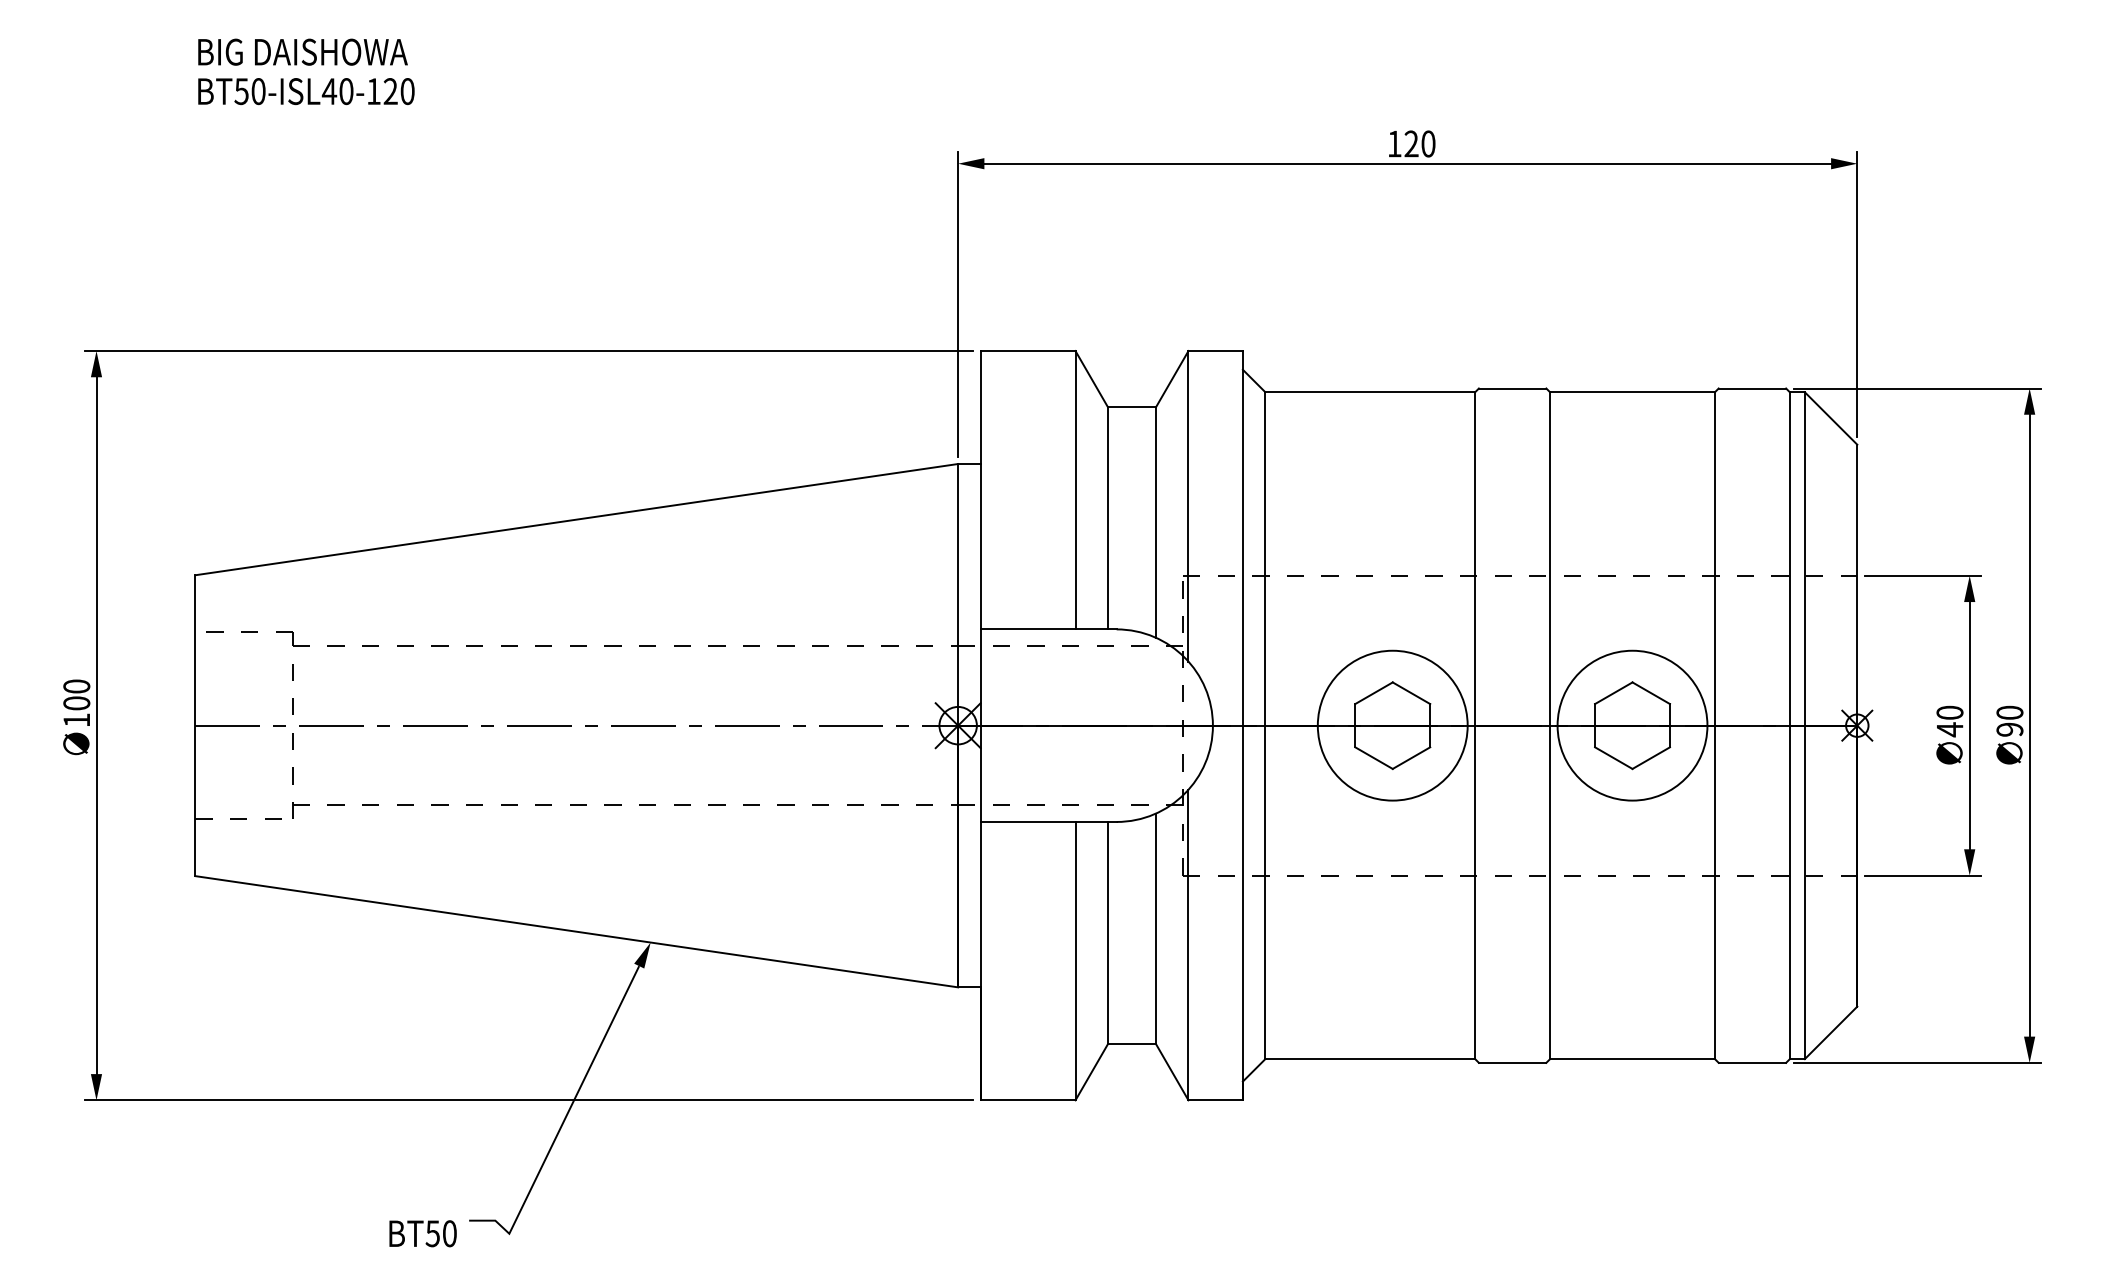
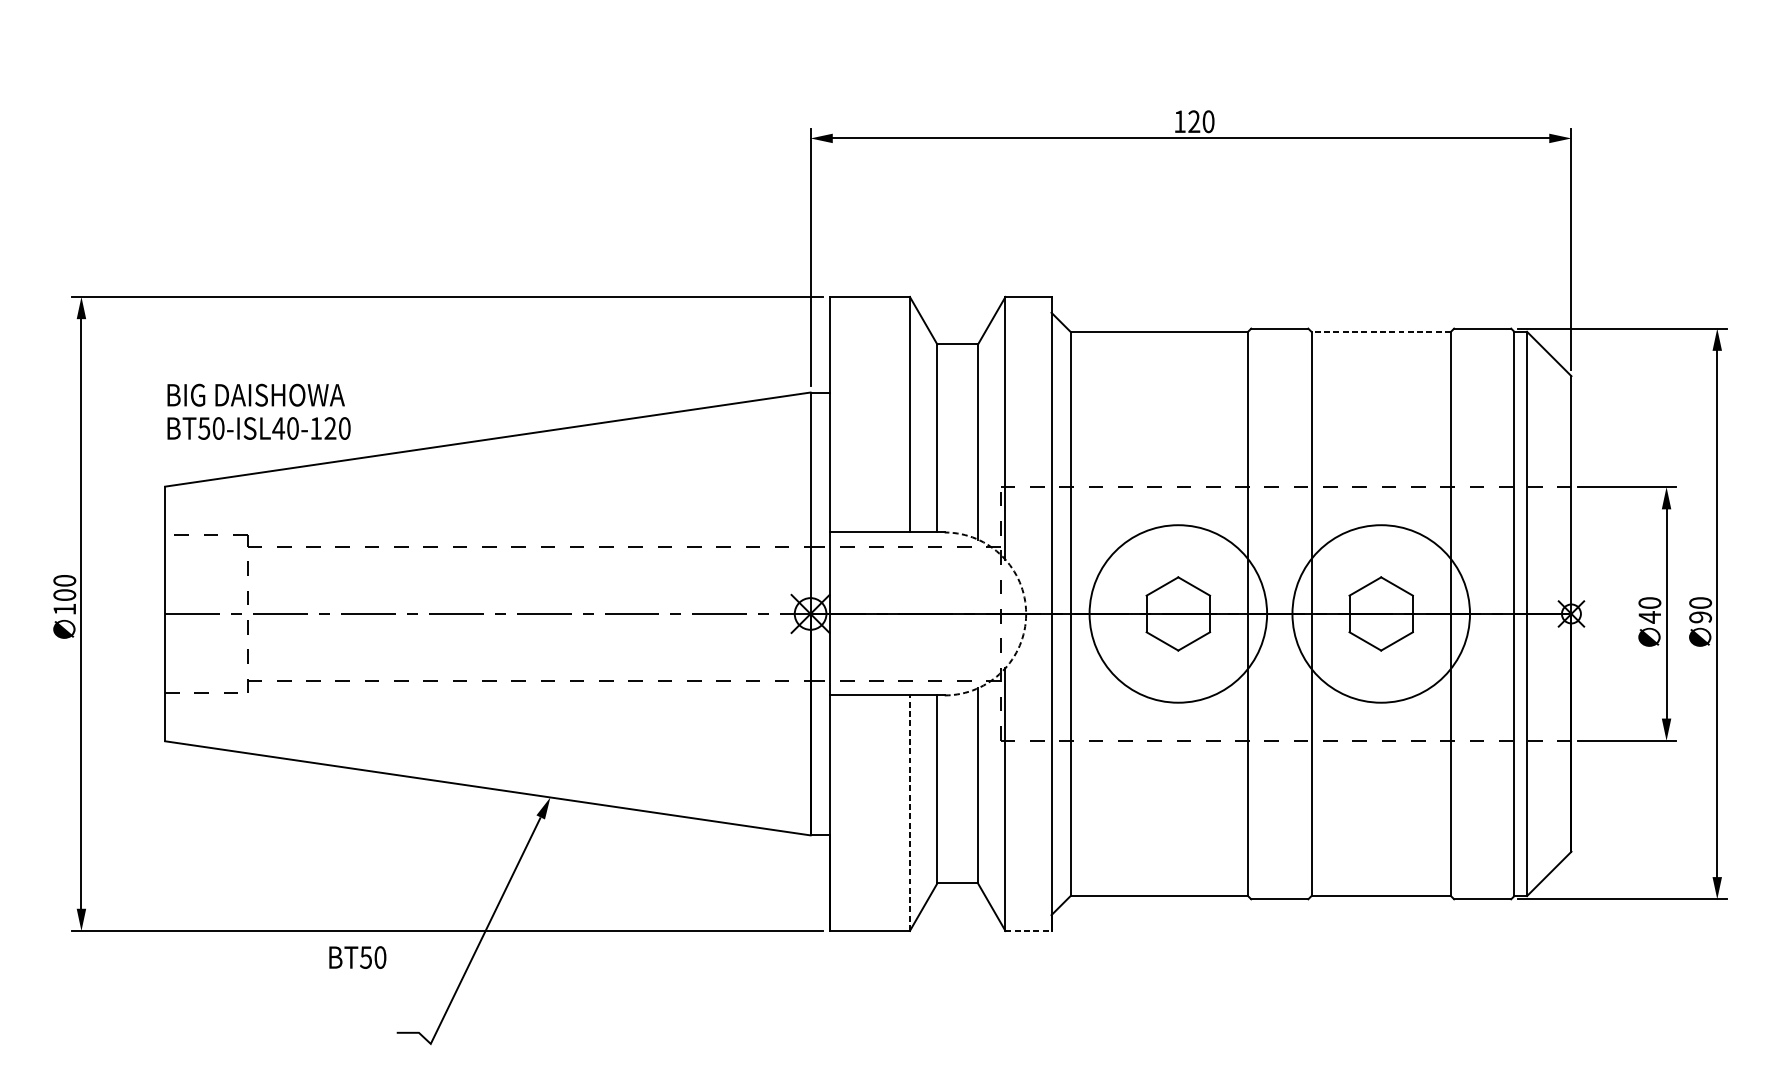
text: (306, 71) -> (259, 411), moved
line: (1632, 392) -> (1381, 332), solid -> dashed
arc: (1212, 725) -> (1025, 613), solid -> dashed
circle: (1392, 725) -> (1178, 613), size x1.4
circle: (1632, 725) -> (1381, 613), size x1.4
line: (1075, 960) -> (909, 812), solid -> dashed
line: (1216, 1100) -> (1029, 931), solid -> dashed
text: (422, 1233) -> (357, 957), moved

